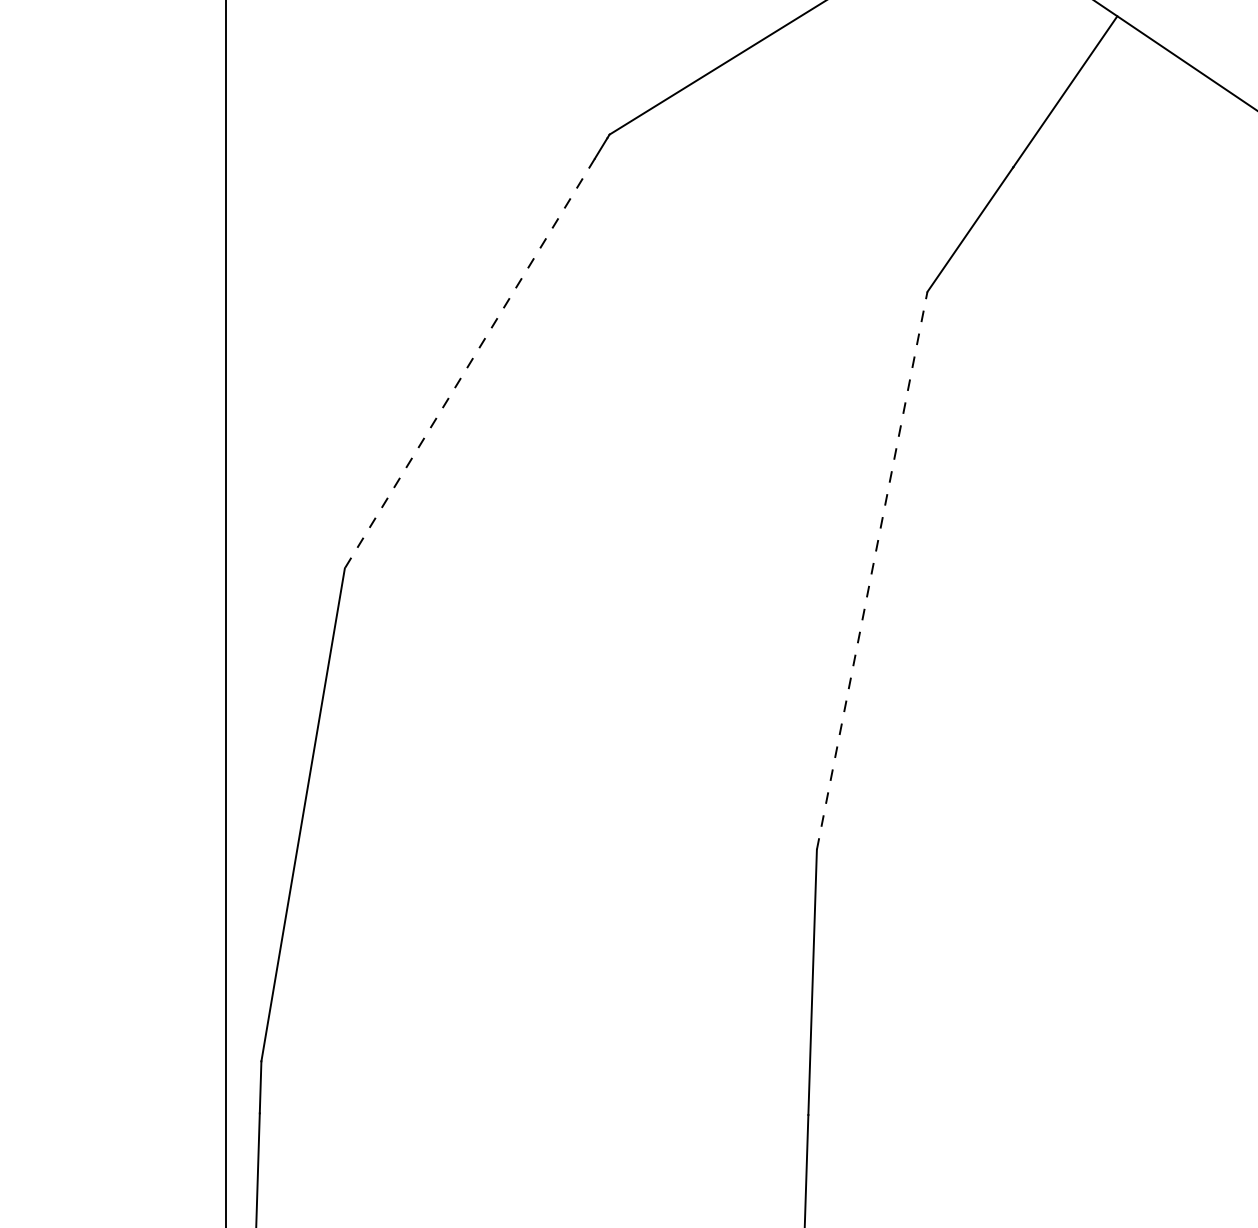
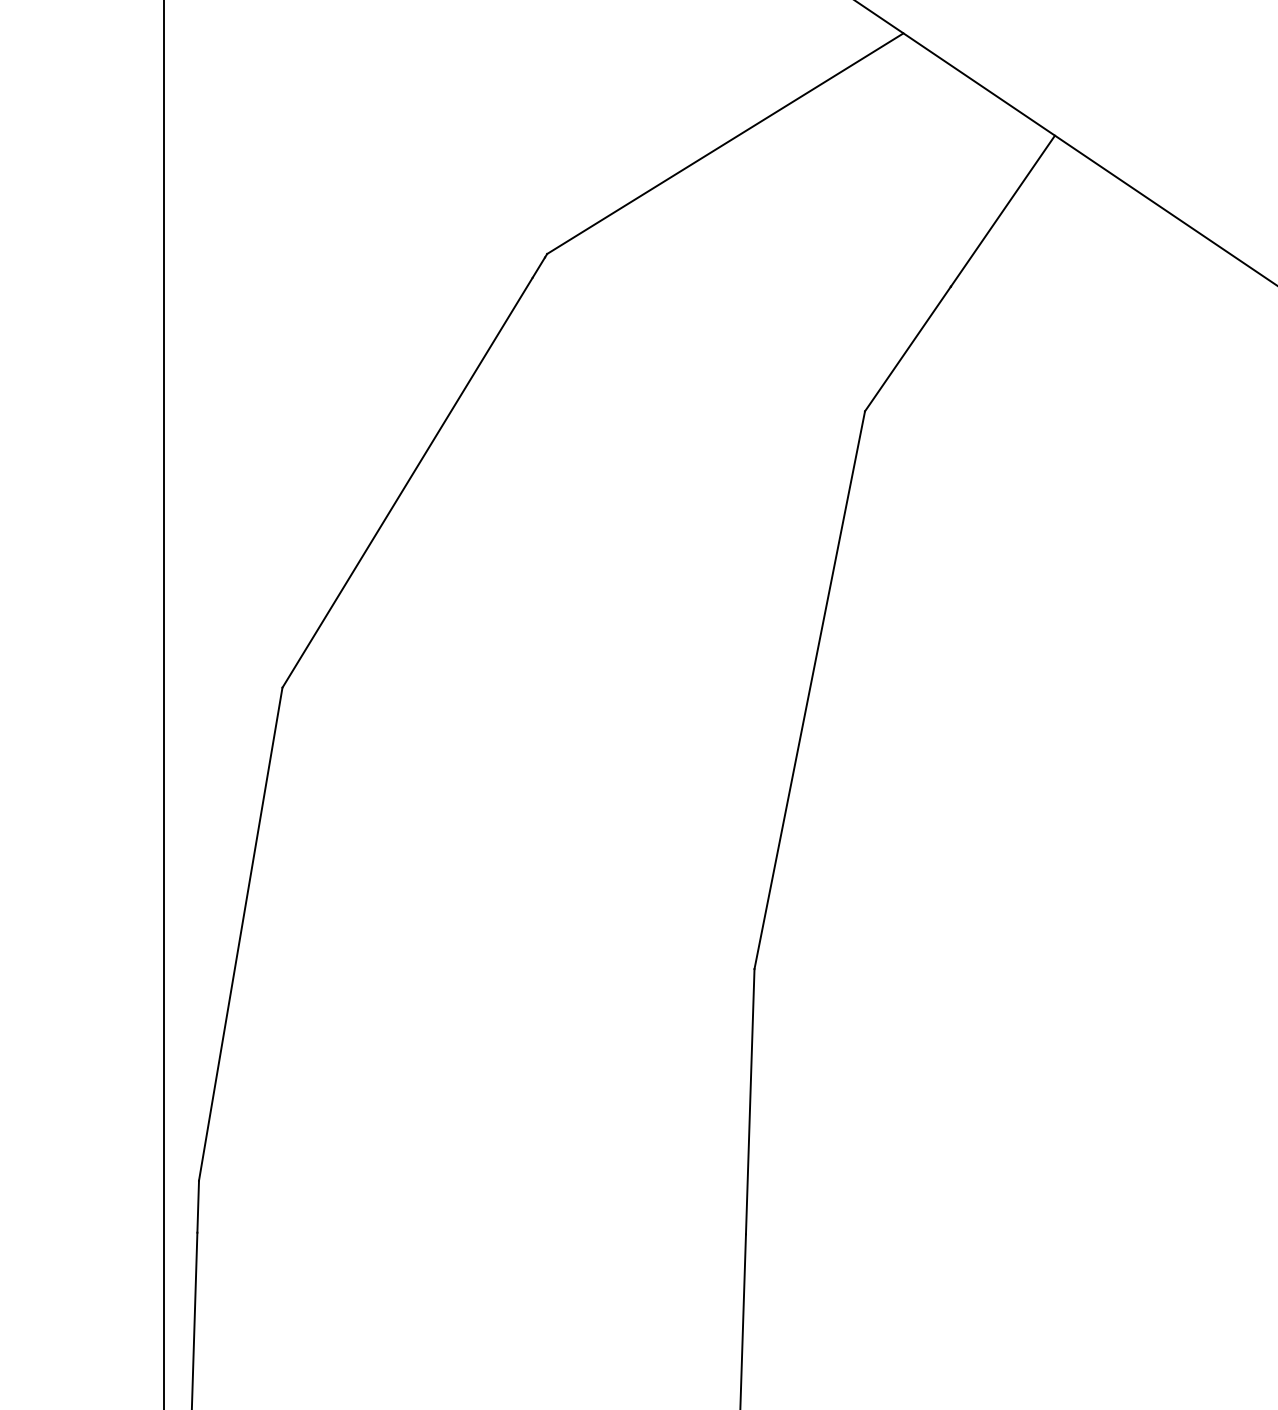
line: (469, 364) -> (407, 483), dashed -> solid
line: (871, 570) -> (809, 689), dashed -> solid

